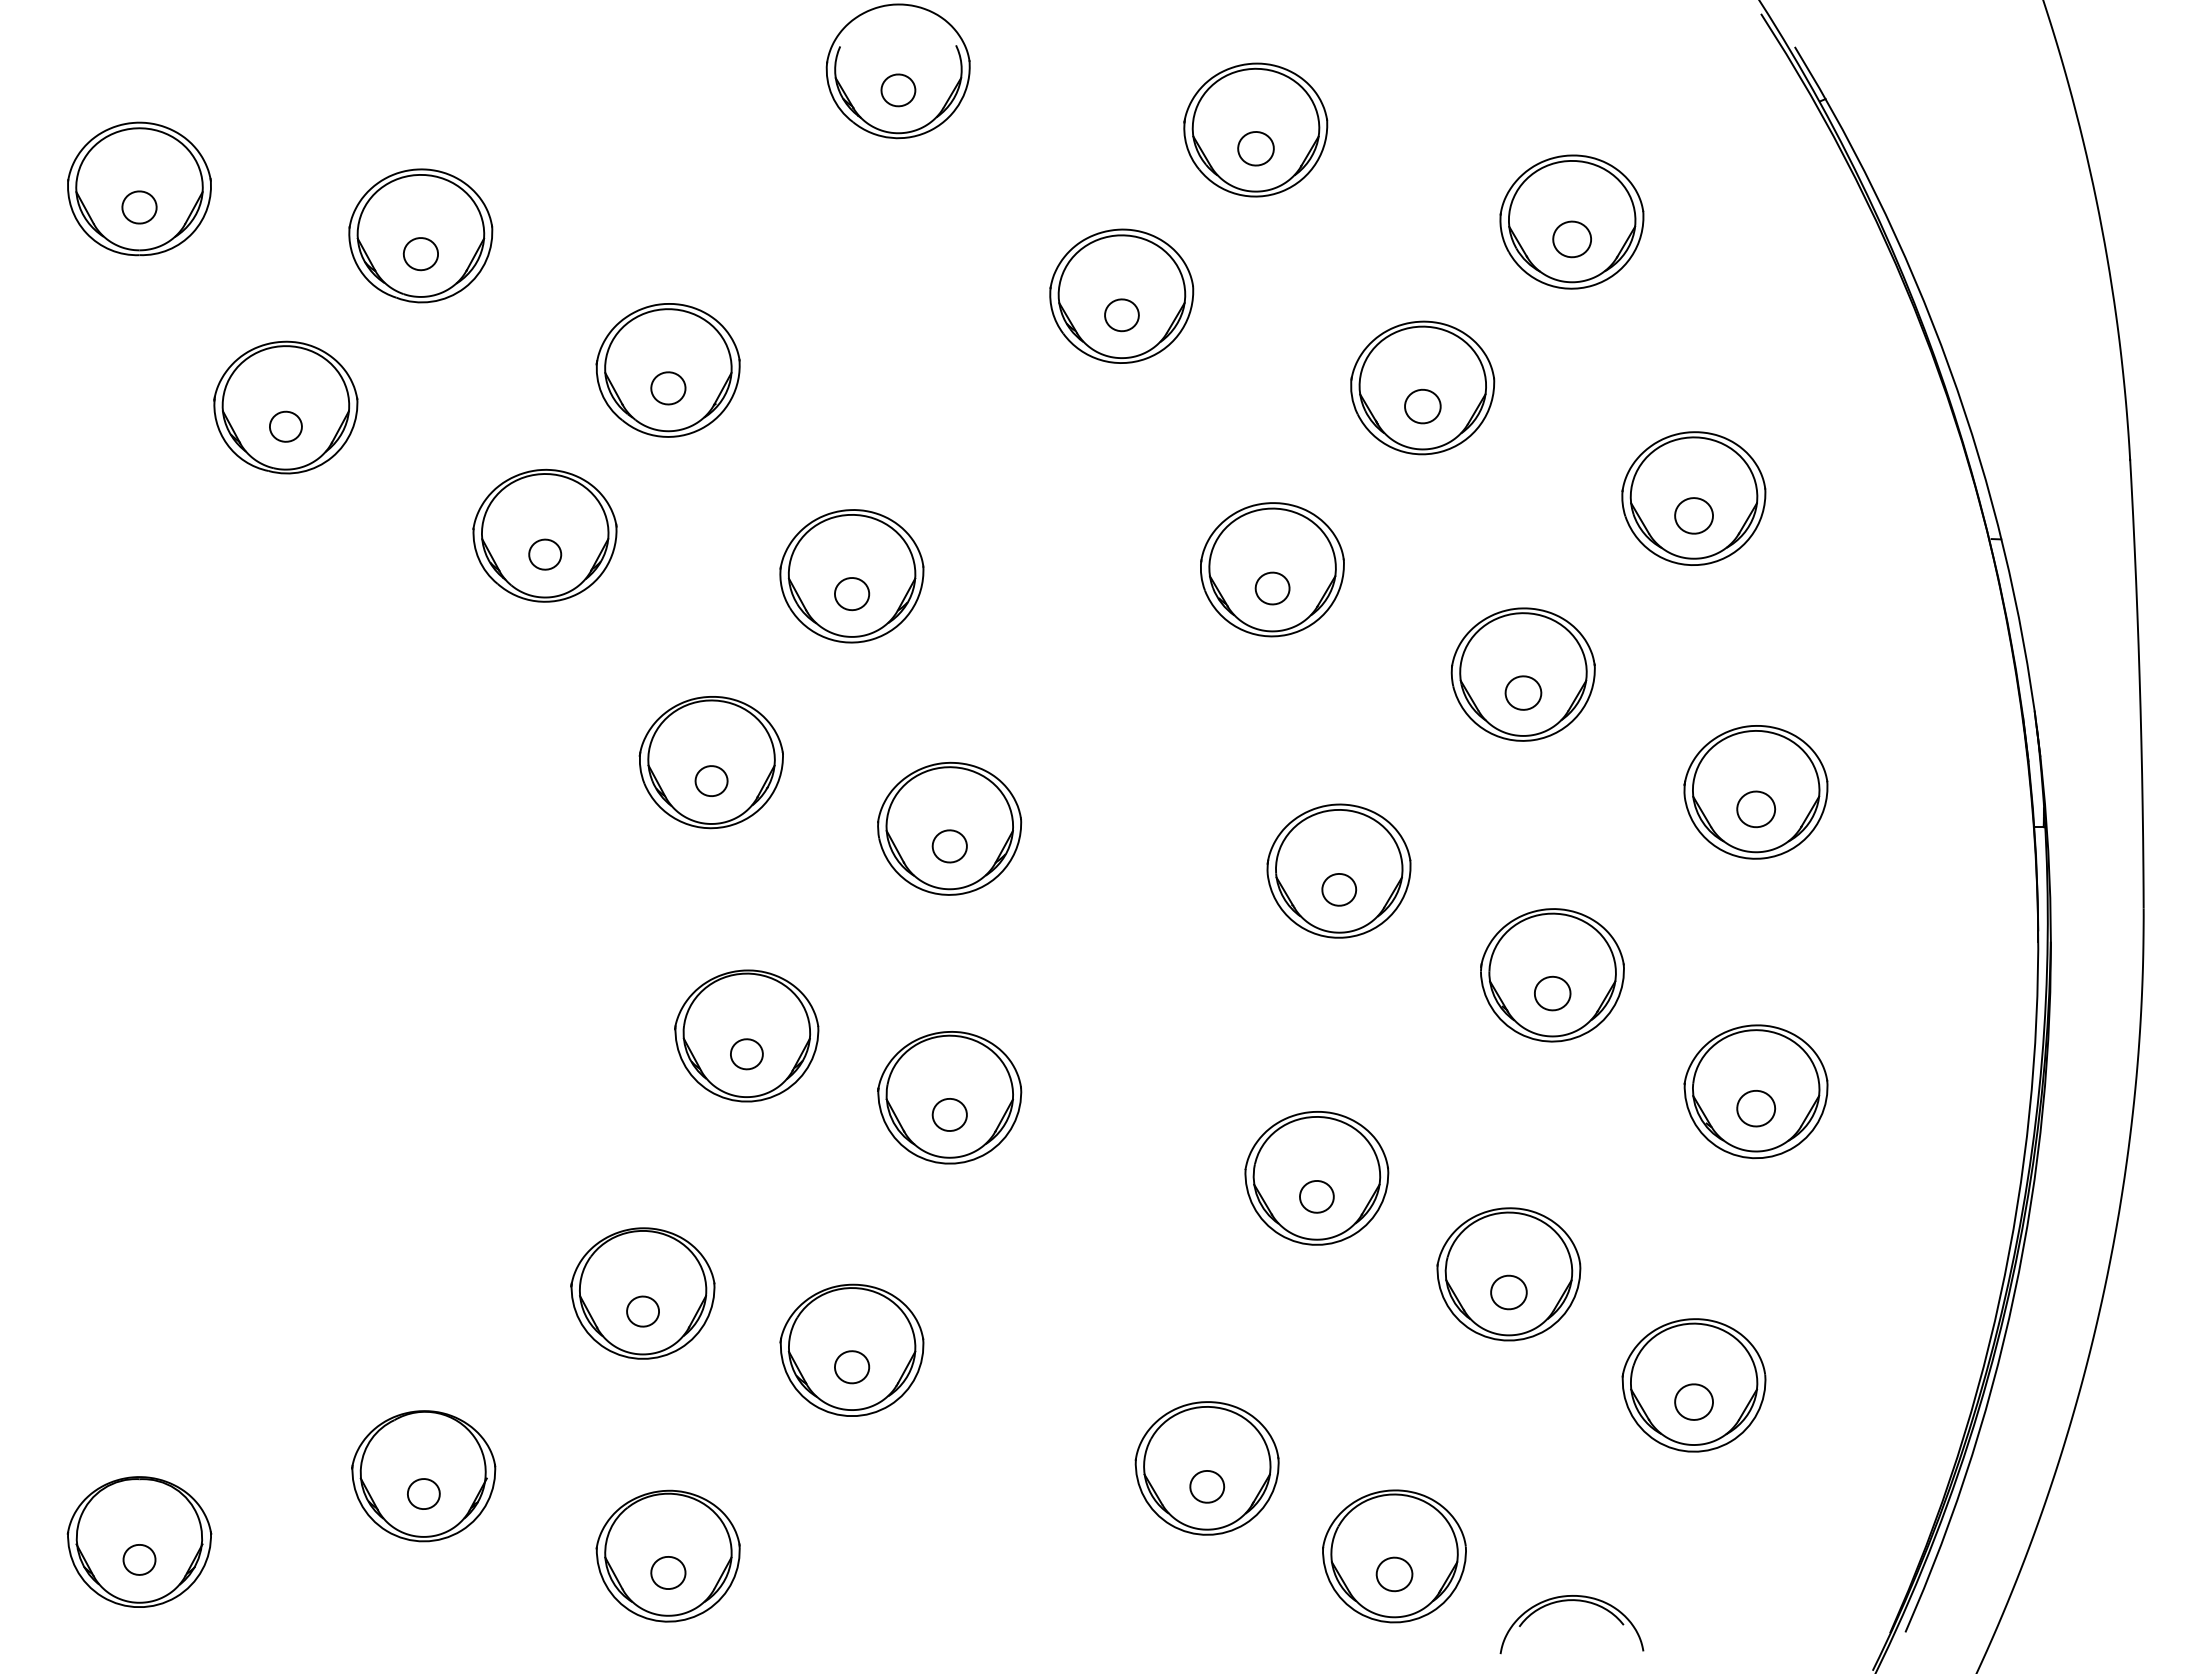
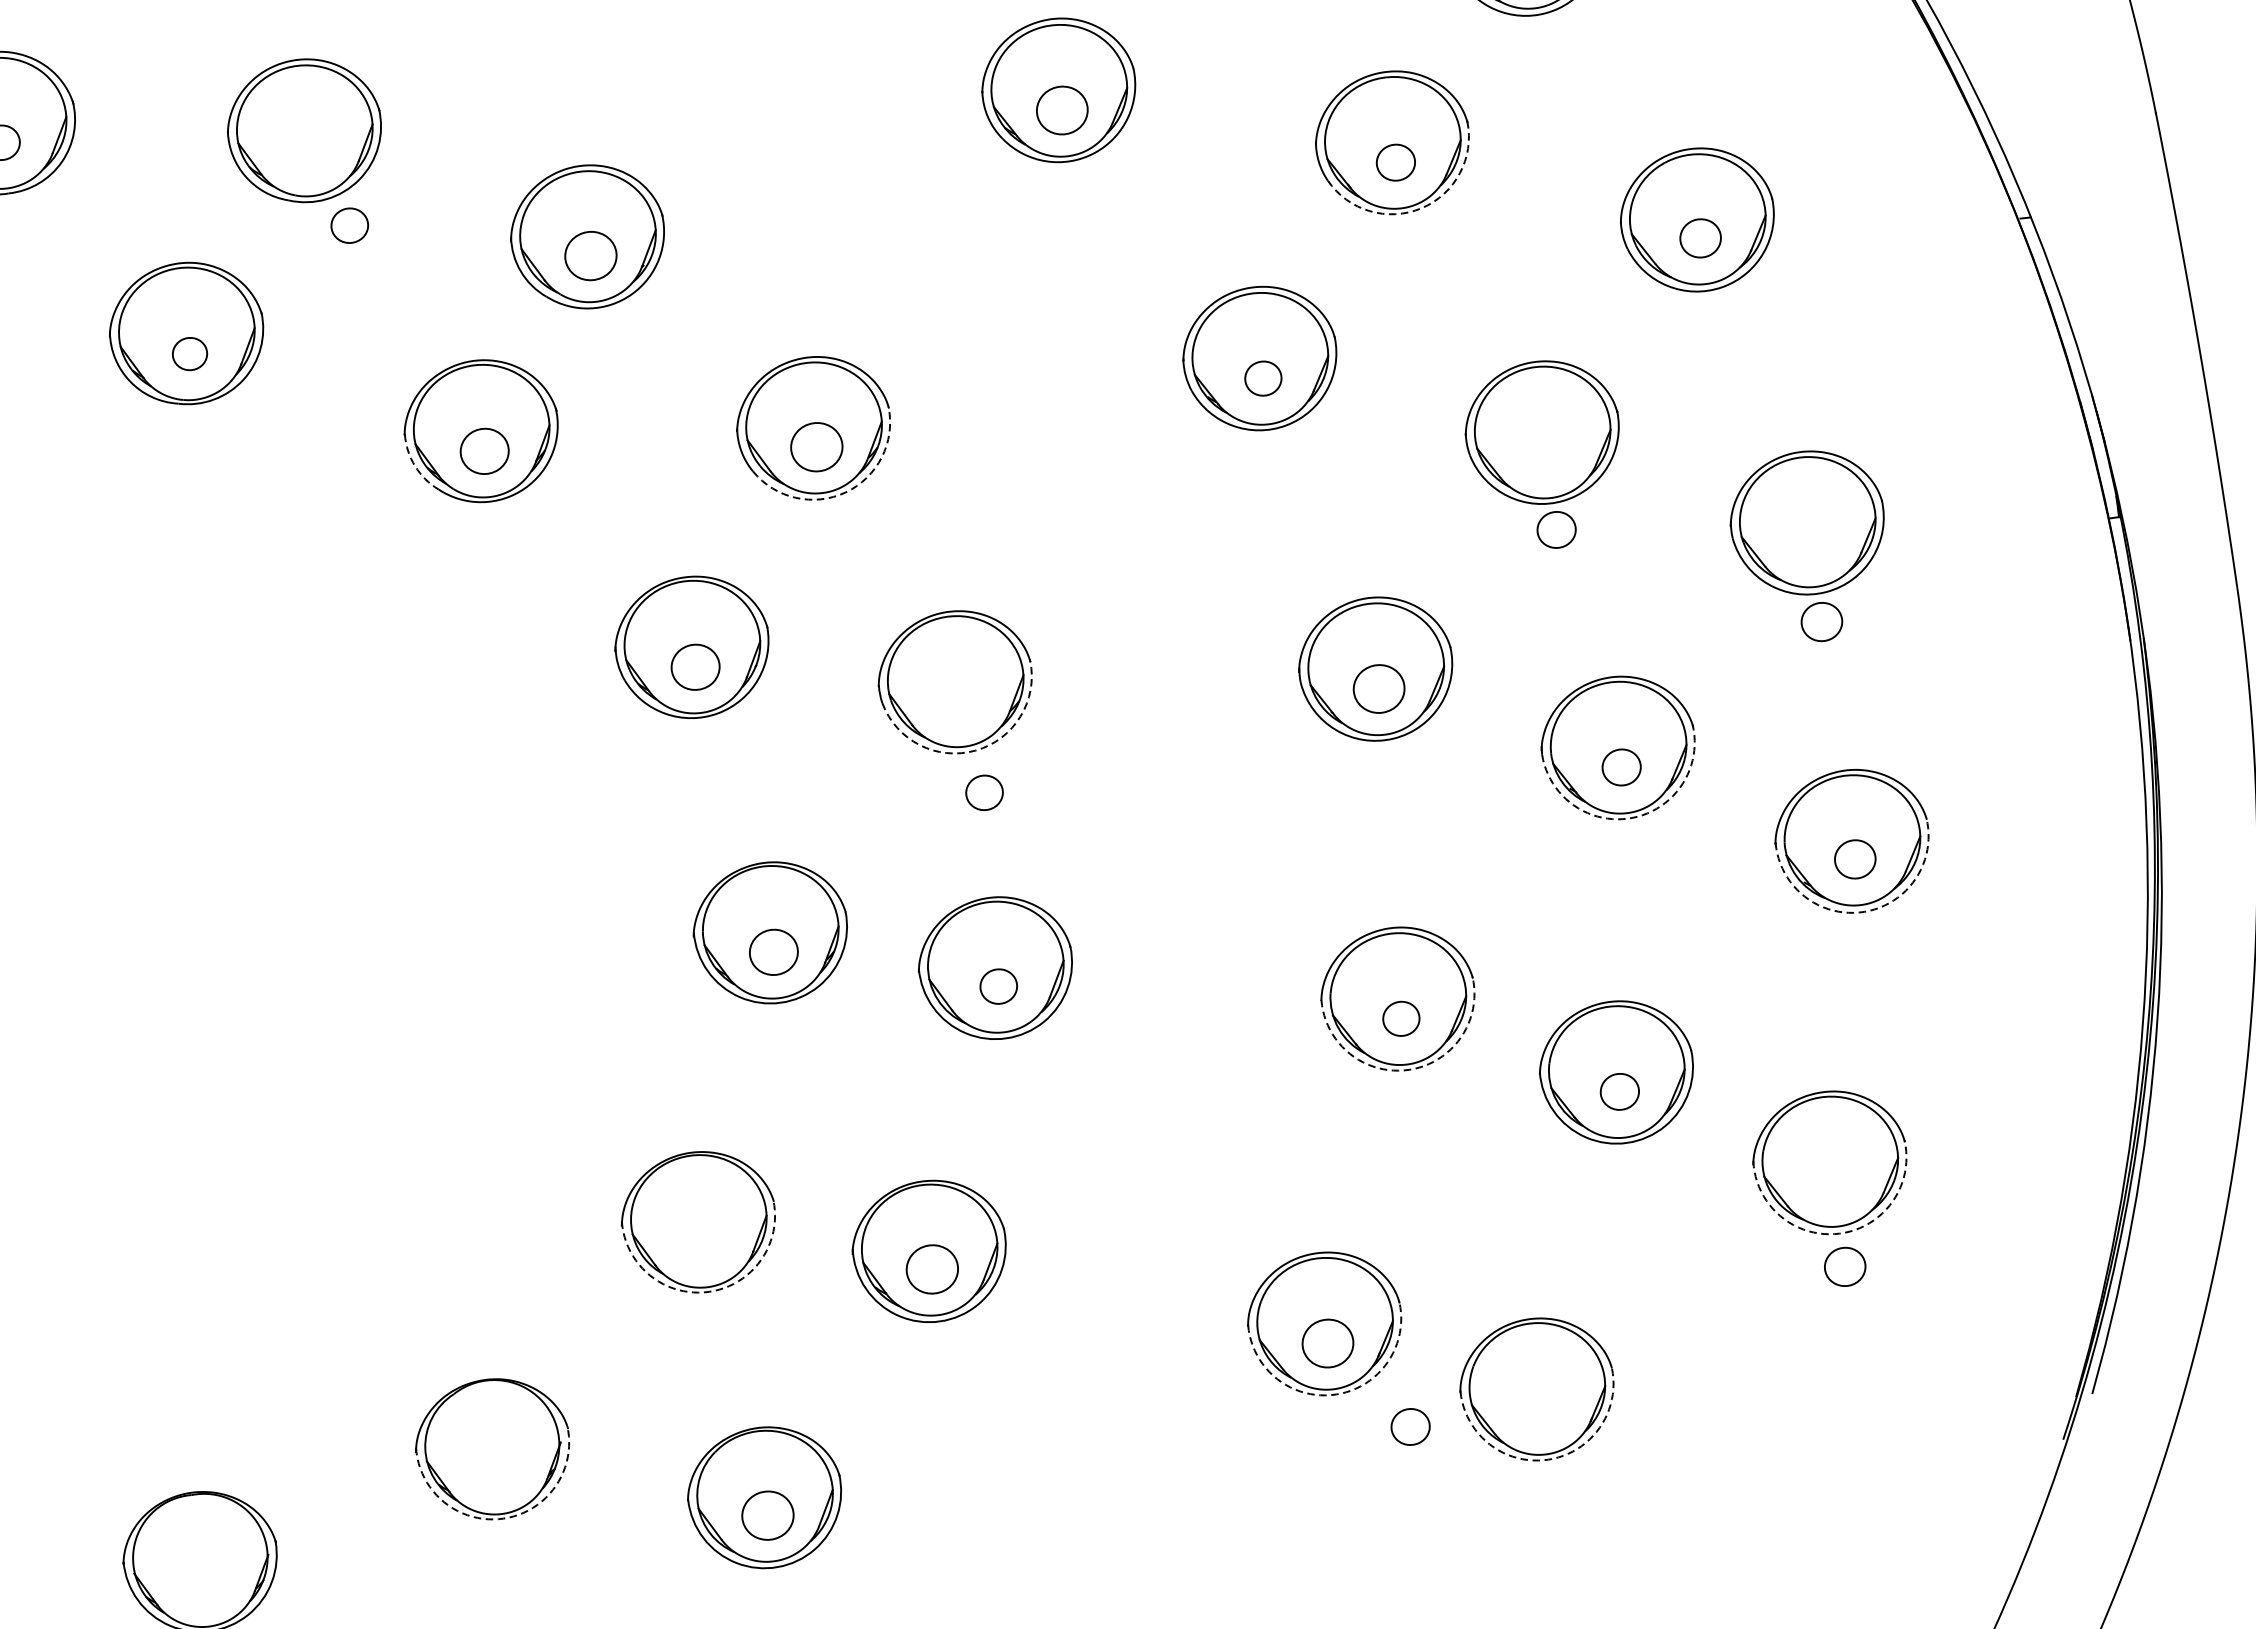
part: (420, 254) -> (349, 226), moved
part: (1121, 315) -> (1061, 110), size x1.4
part: (668, 388) -> (591, 256), size x1.4
arc: (1440, 451) -> (1421, 207), solid -> dashed
part: (545, 554) -> (485, 451), size x1.4
arc: (479, 559) -> (415, 466), solid -> dashed
part: (852, 594) -> (817, 447), size x1.4
arc: (872, 639) -> (845, 492), solid -> dashed
part: (1523, 692) -> (1556, 529), moved
part: (711, 780) -> (695, 666), size x1.4
part: (1756, 809) -> (1822, 622), moved
part: (949, 846) -> (984, 792), moved
part: (1339, 889) -> (1379, 688), size x1.4
arc: (959, 894) -> (976, 750), solid -> dashed
arc: (1556, 1041) -> (1632, 817), solid -> dashed
part: (746, 1054) -> (773, 952), size x1.4
arc: (1757, 1158) -> (1864, 912), solid -> dashed
arc: (1317, 1244) -> (1409, 1069), solid -> dashed
part: (642, 1311) -> (701, 1241), removed
arc: (643, 1358) -> (709, 1291), solid -> dashed
part: (852, 1367) -> (933, 1269), size x1.4
part: (1693, 1401) -> (1844, 1266), moved
arc: (1693, 1451) -> (1839, 1233), solid -> dashed
part: (1207, 1486) -> (1328, 1343), size x1.4
part: (423, 1493) -> (495, 1467), removed
arc: (1208, 1534) -> (1336, 1394), solid -> dashed
arc: (424, 1541) -> (503, 1518), solid -> dashed
part: (139, 1559) -> (203, 1580), removed
part: (668, 1572) -> (768, 1515), size x1.4
part: (1394, 1574) -> (1410, 1427), moved
part: (1570, 1601) -> (1731, 1411), removed
arc: (1395, 1622) -> (1548, 1459), solid -> dashed

